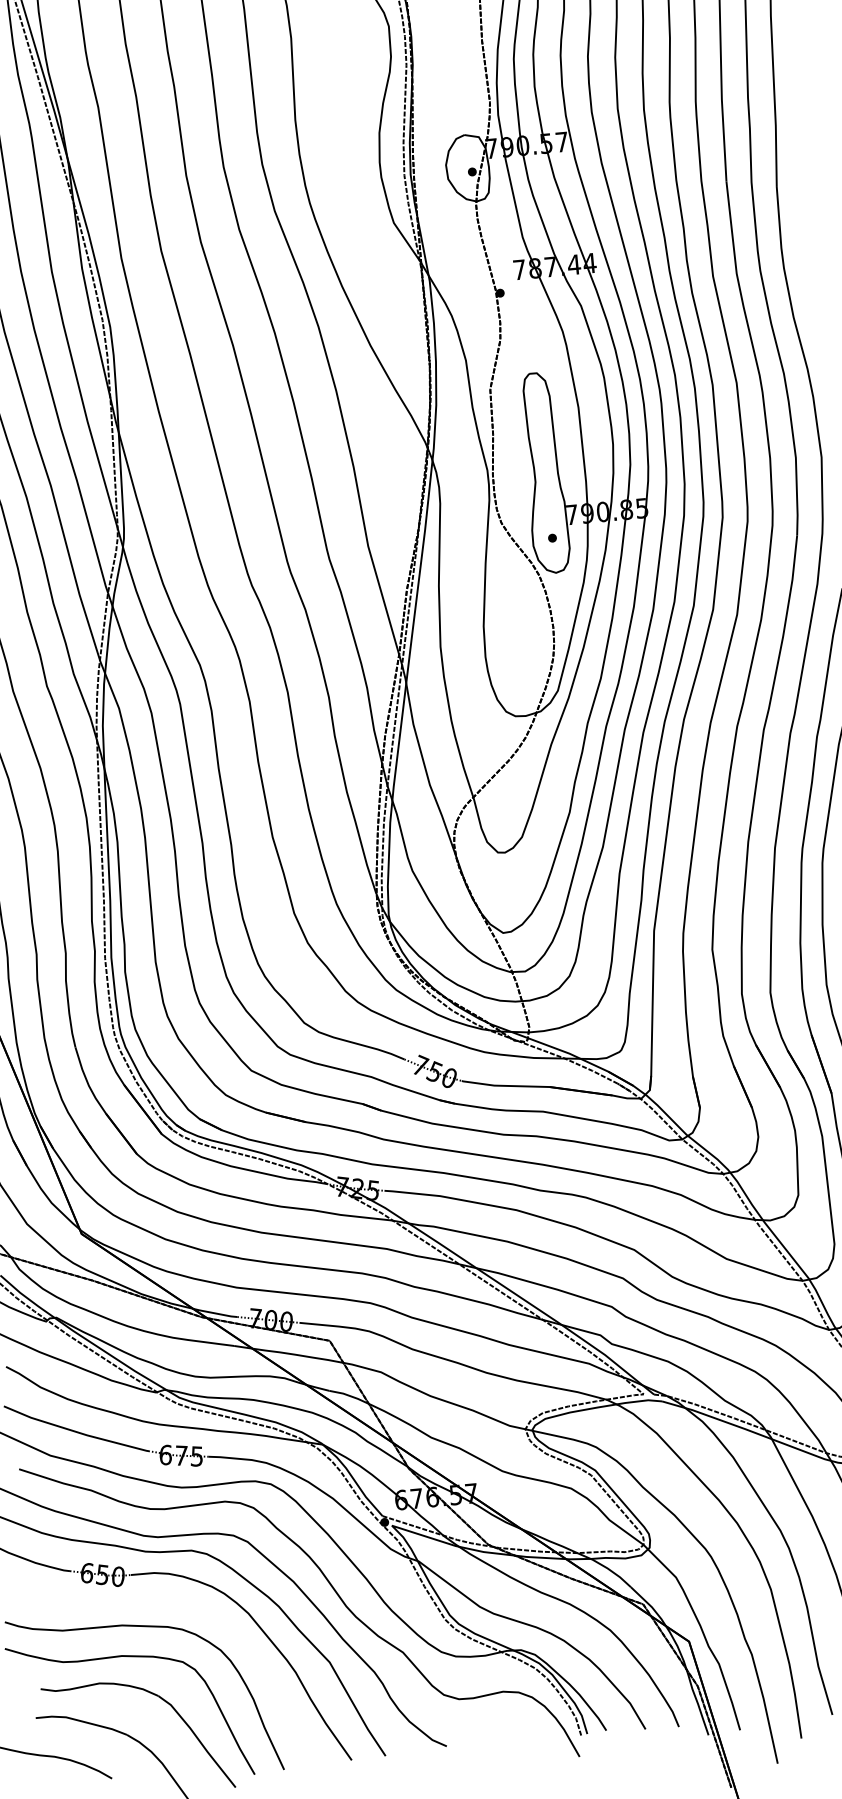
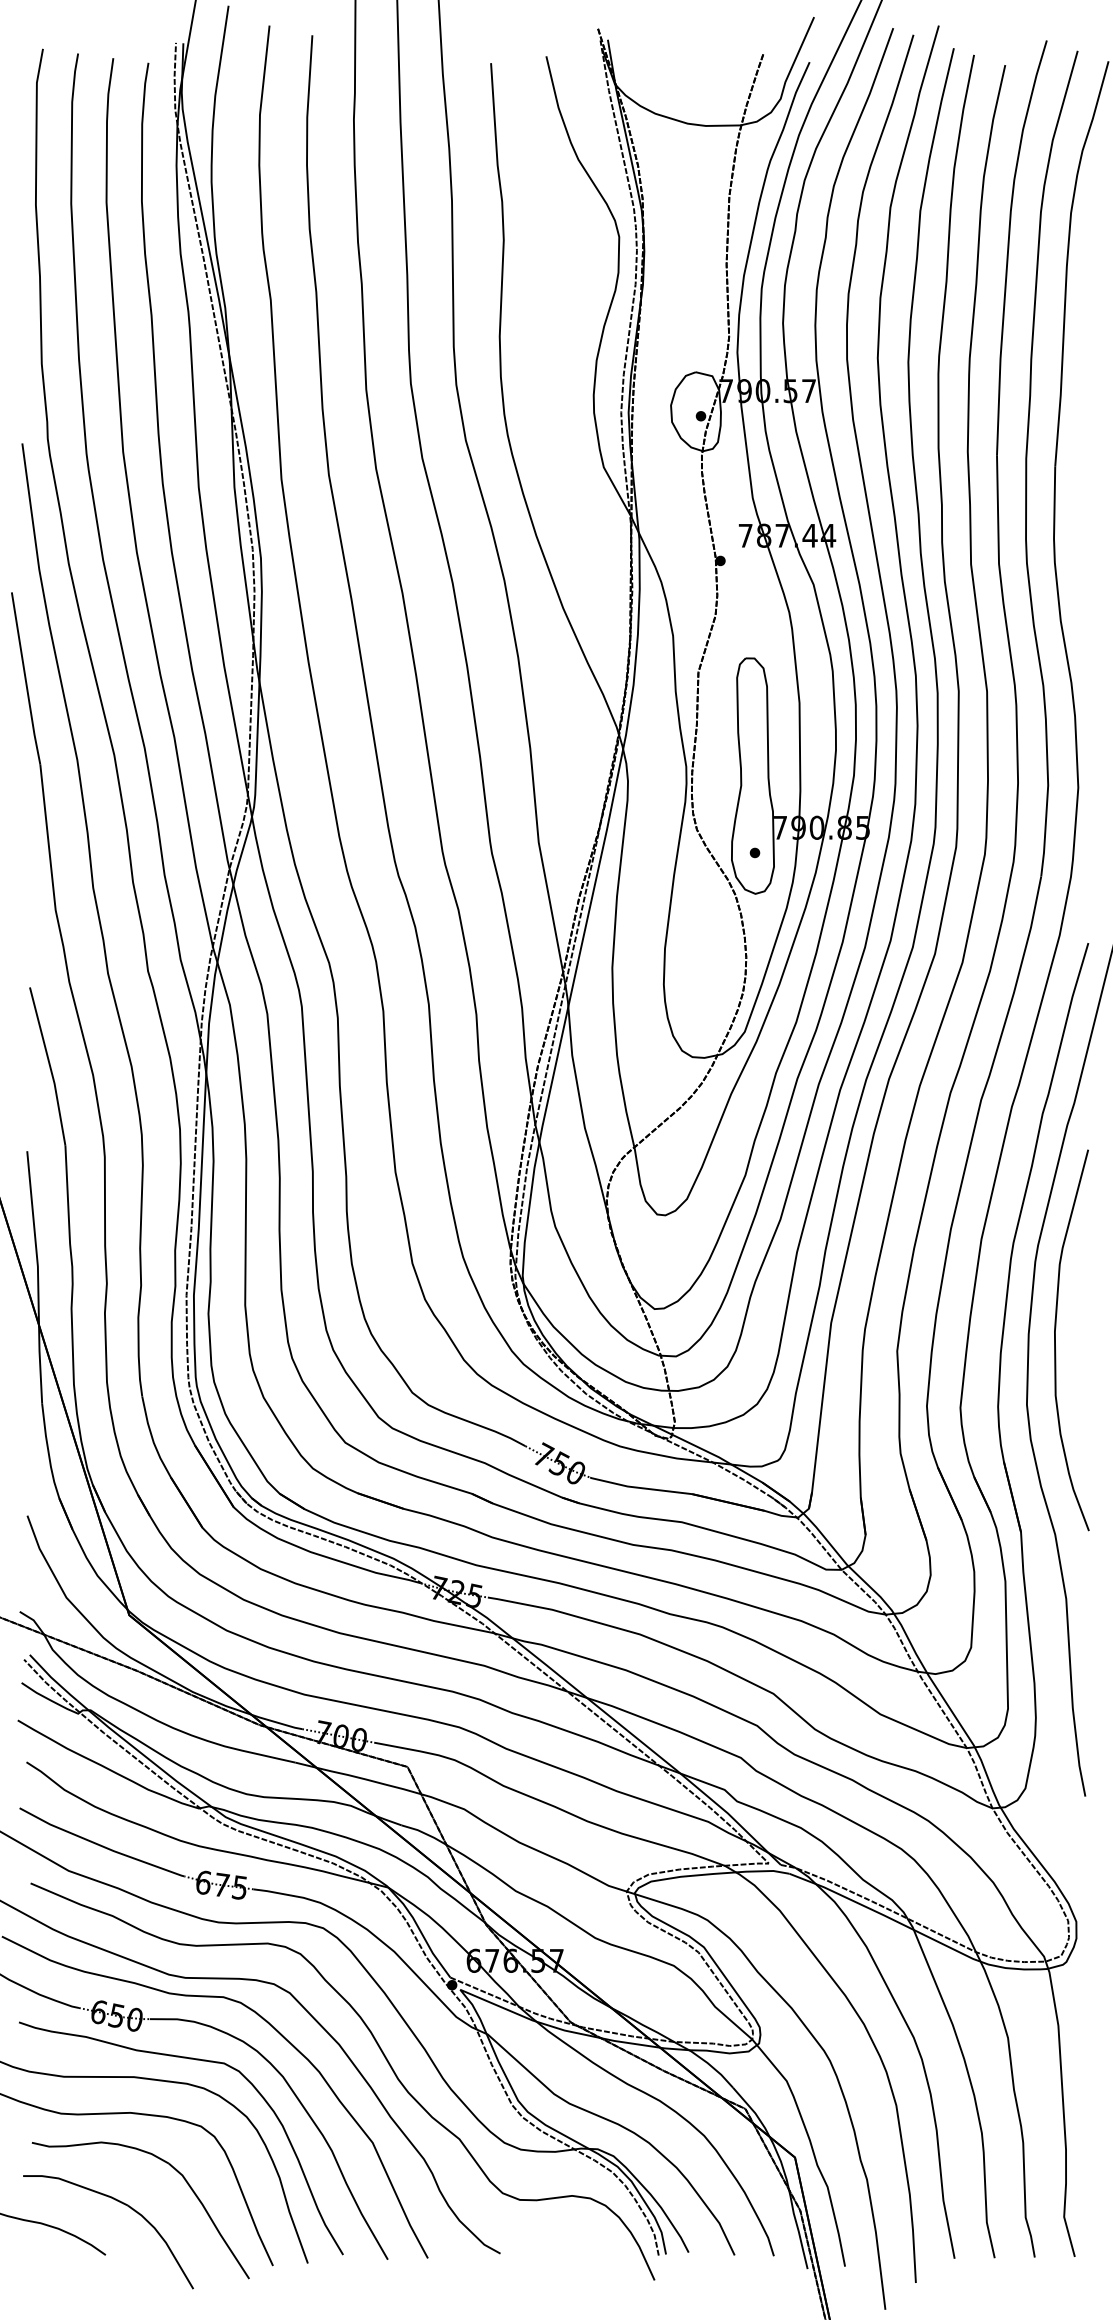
curve: (167, 1606) -> (189, 2059), added

